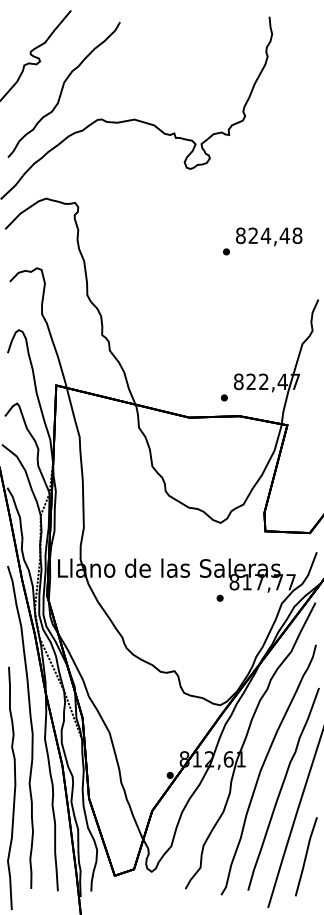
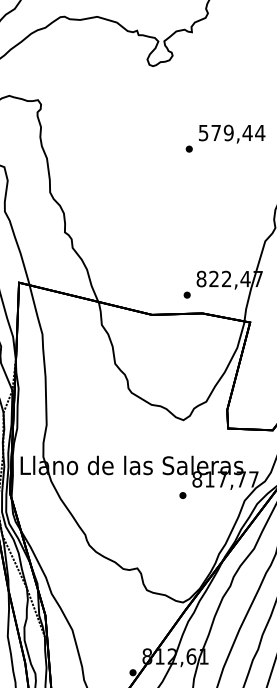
text: (269, 235) -> (232, 132), 824,48 -> 579,44

